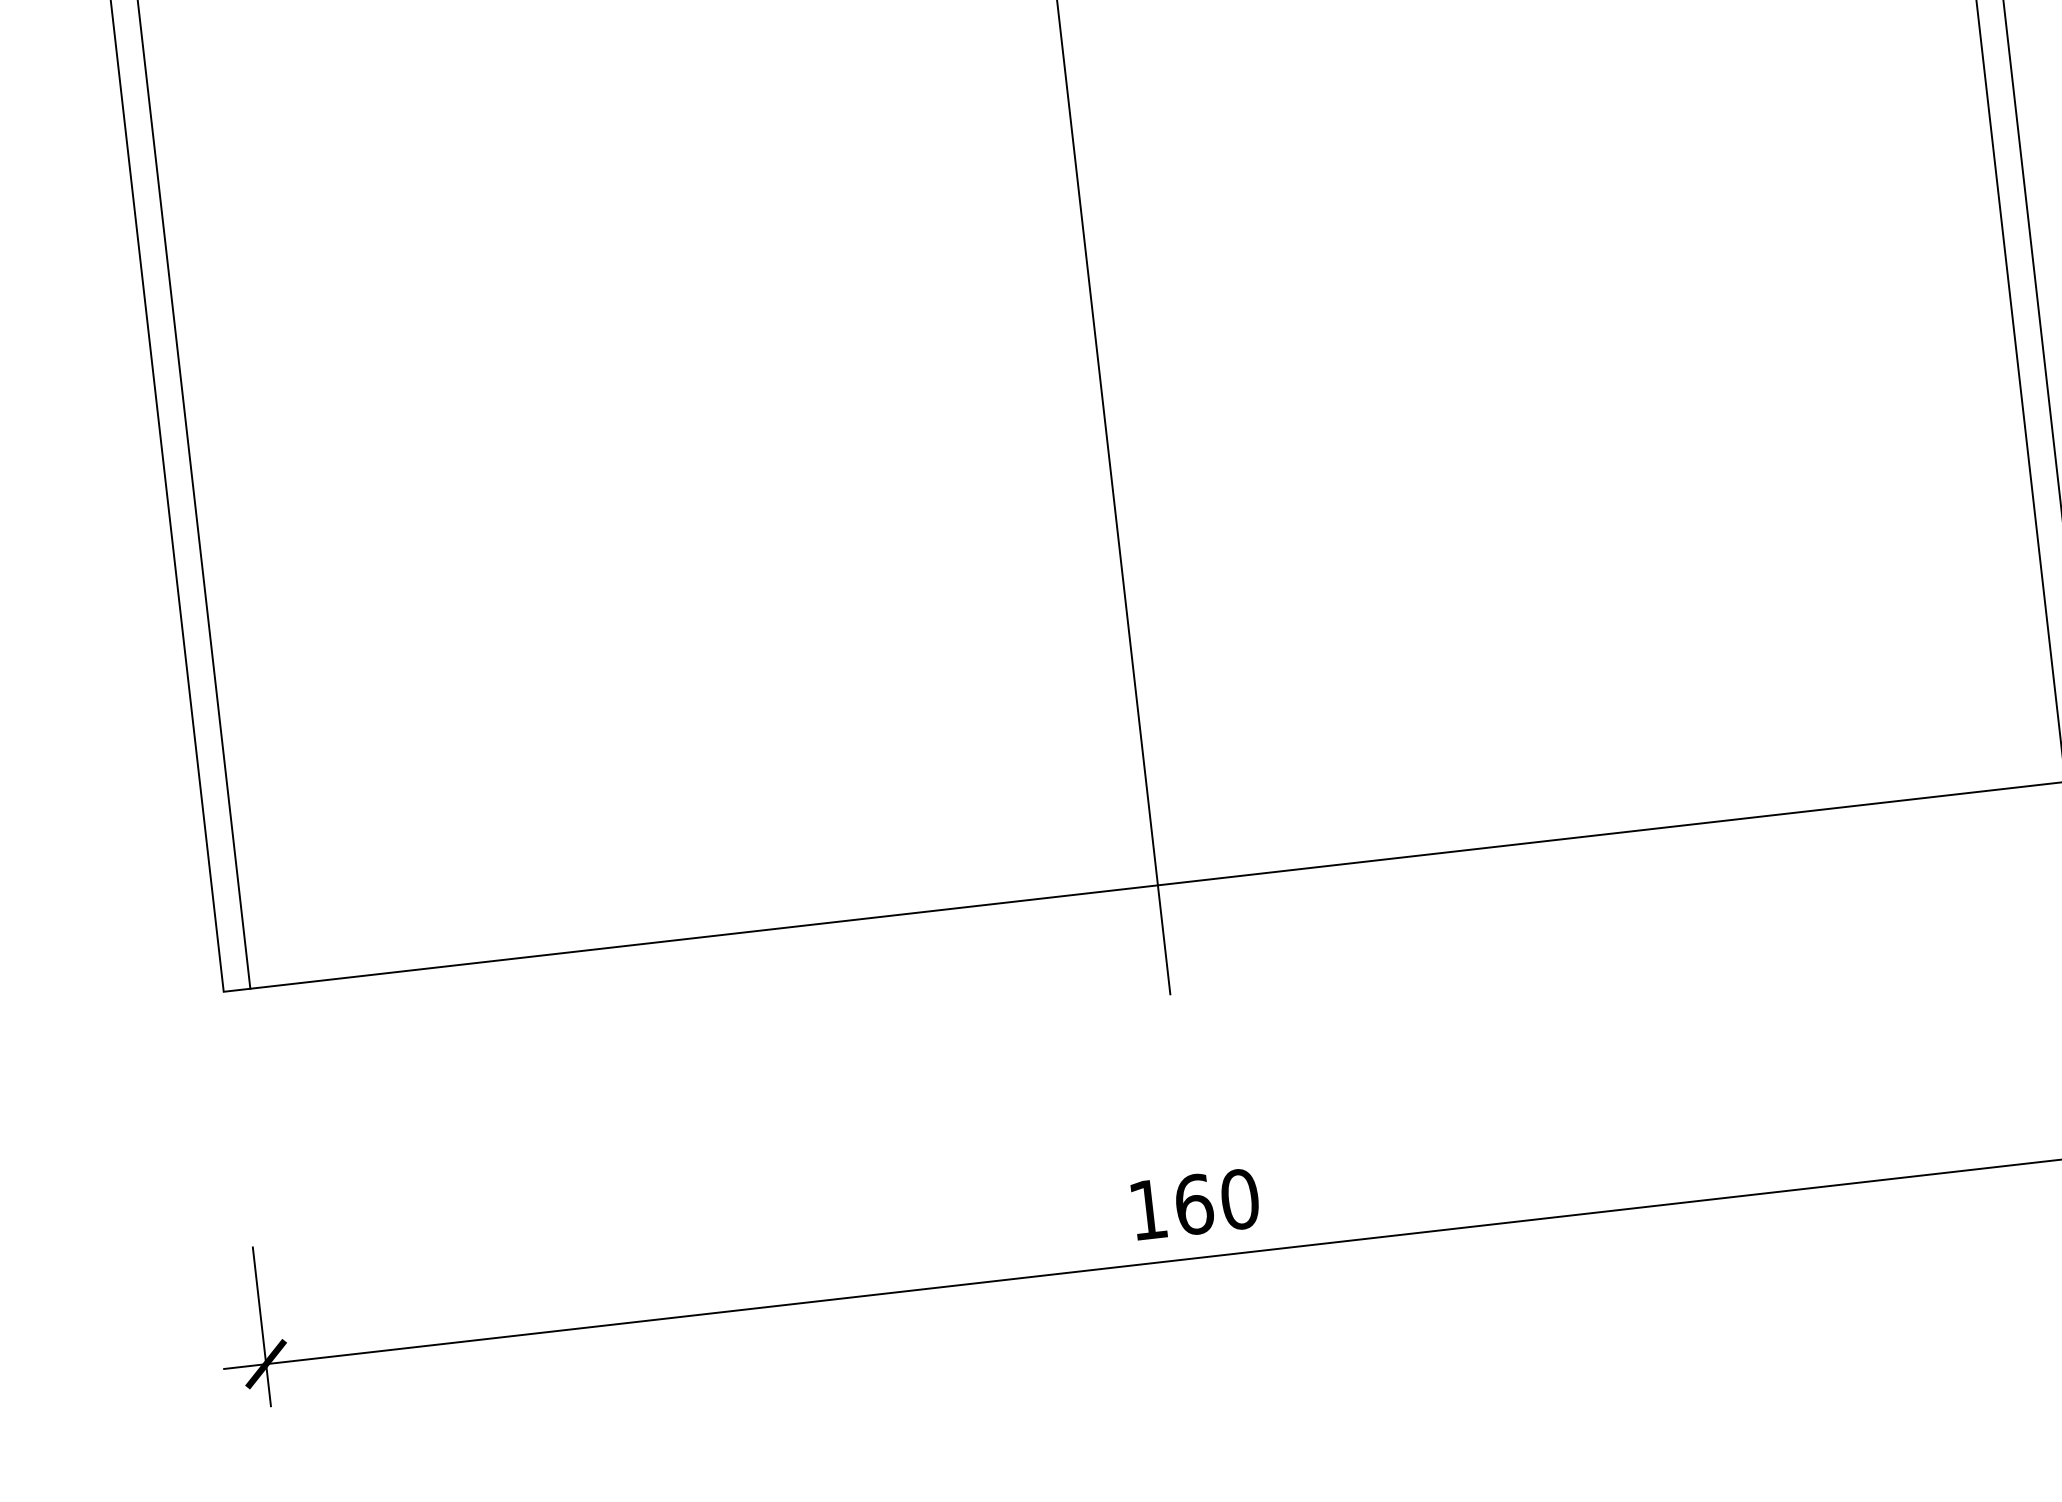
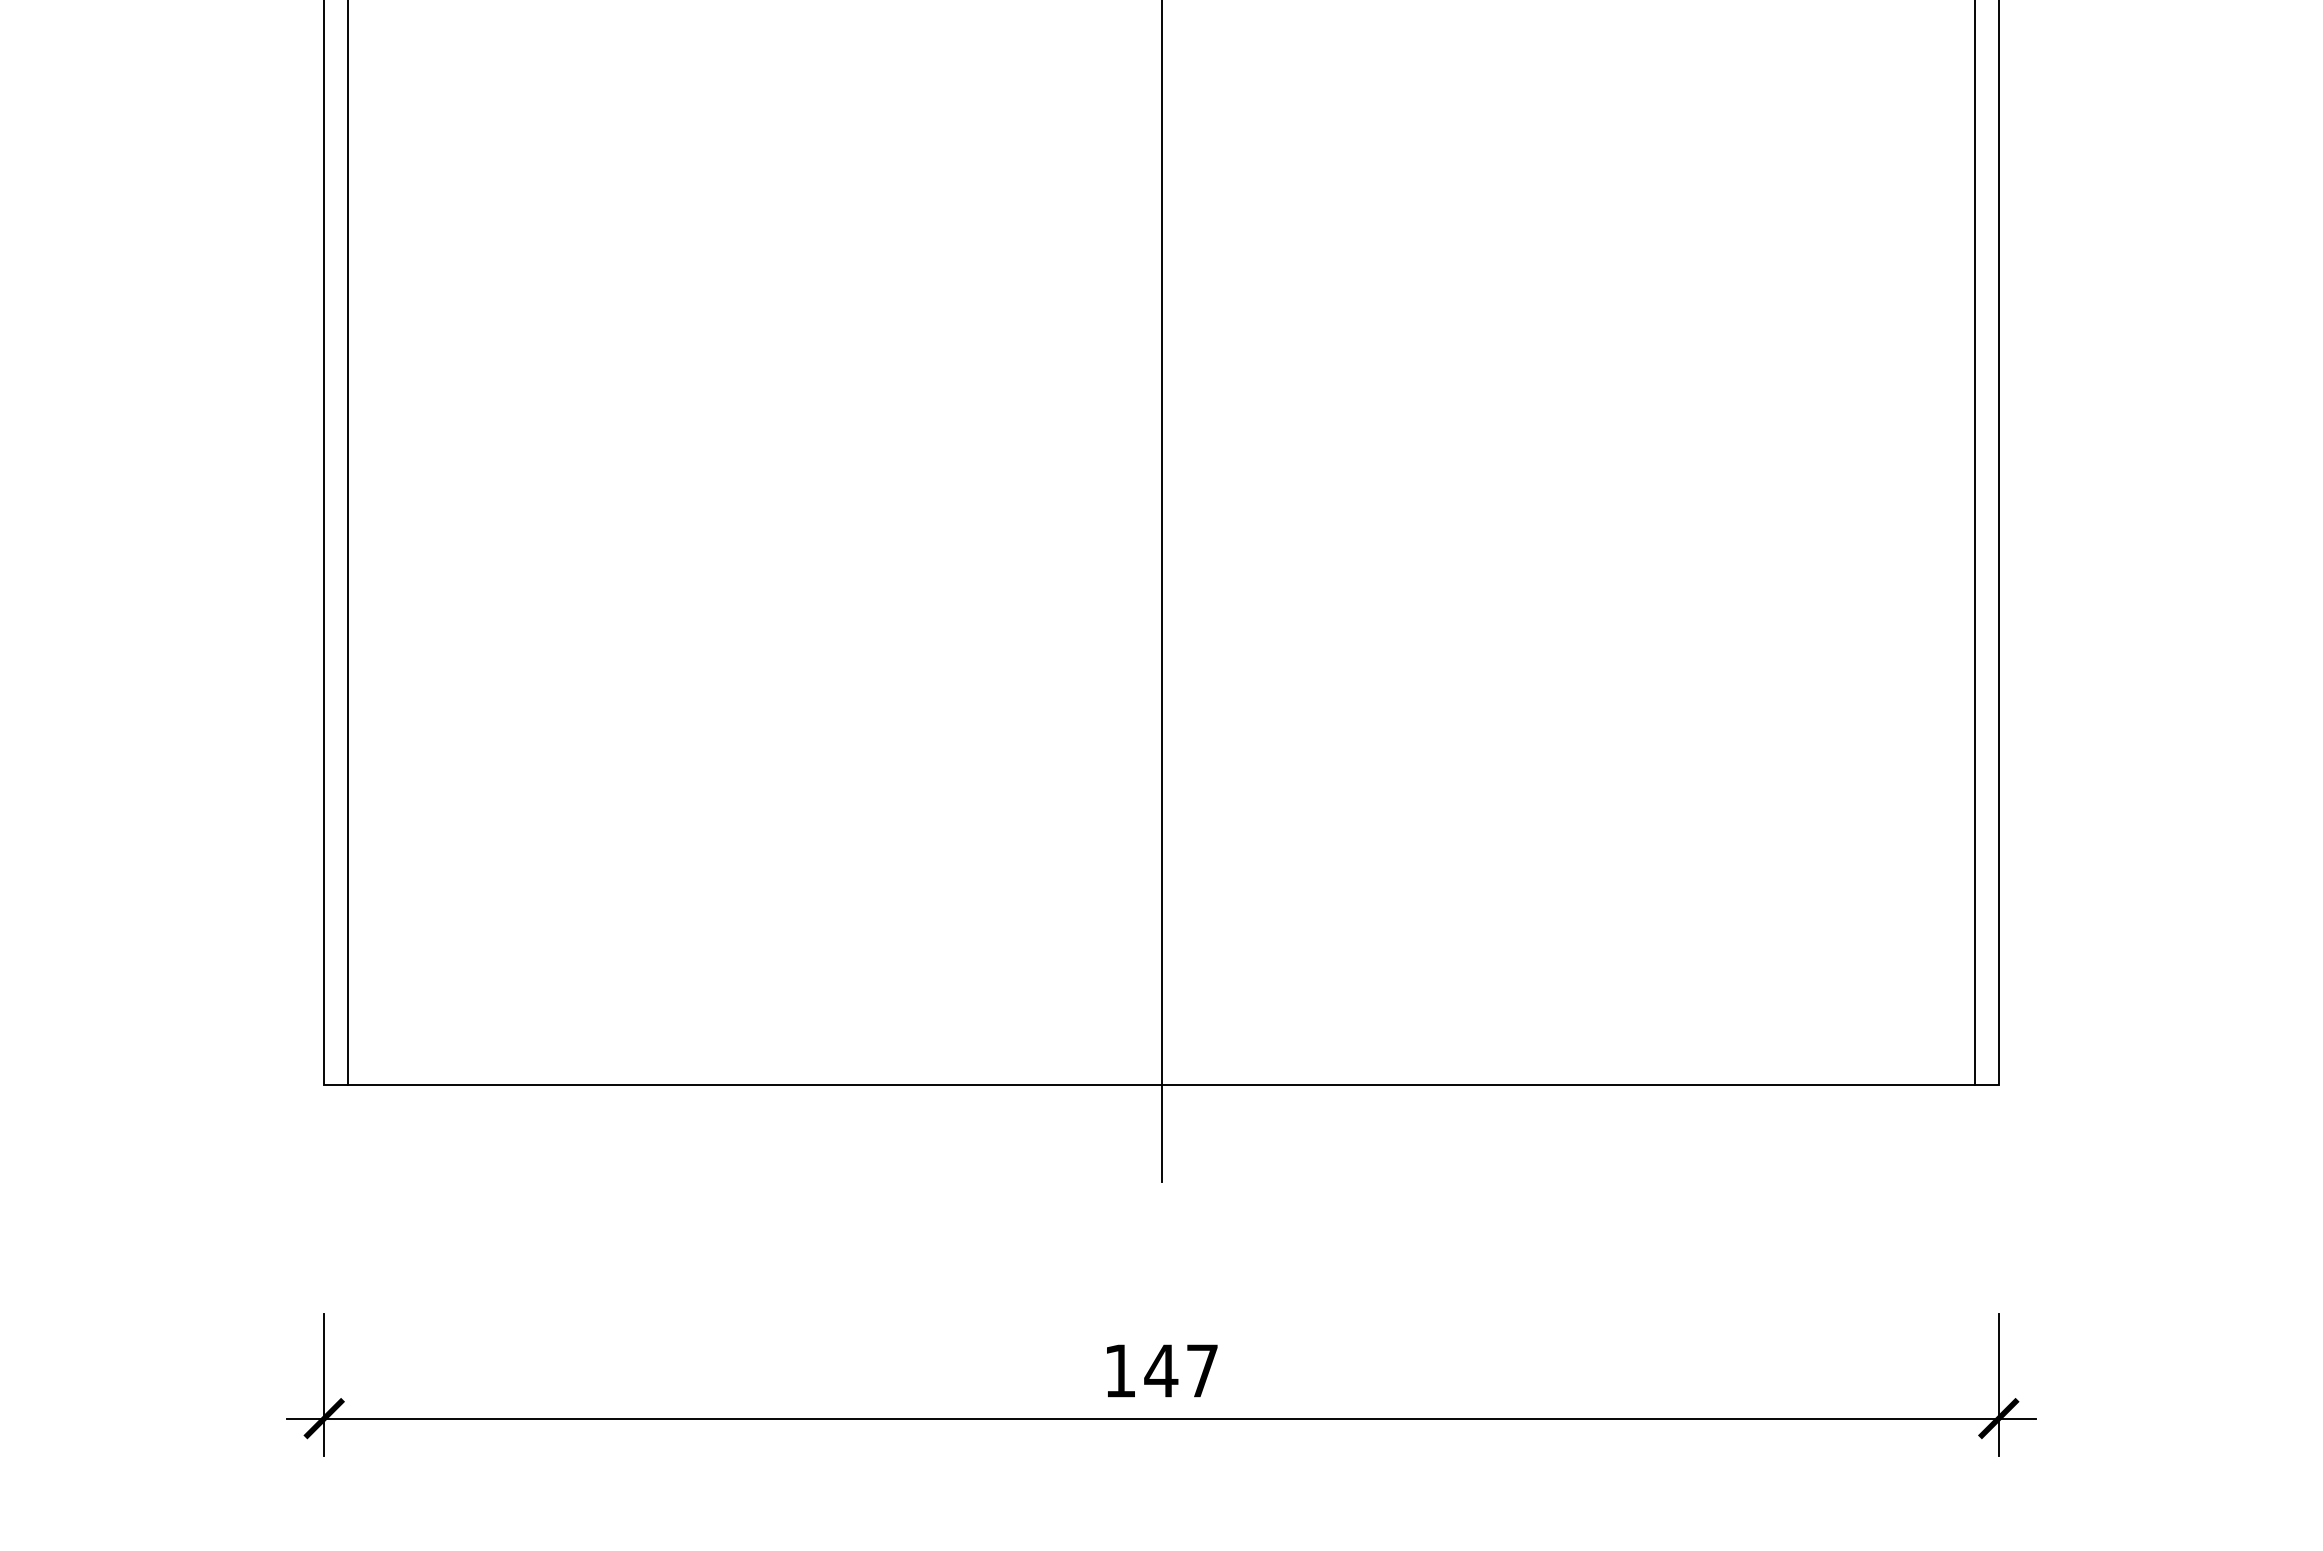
text: (1216, 1201) -> (1181, 1370), 160 -> 147

